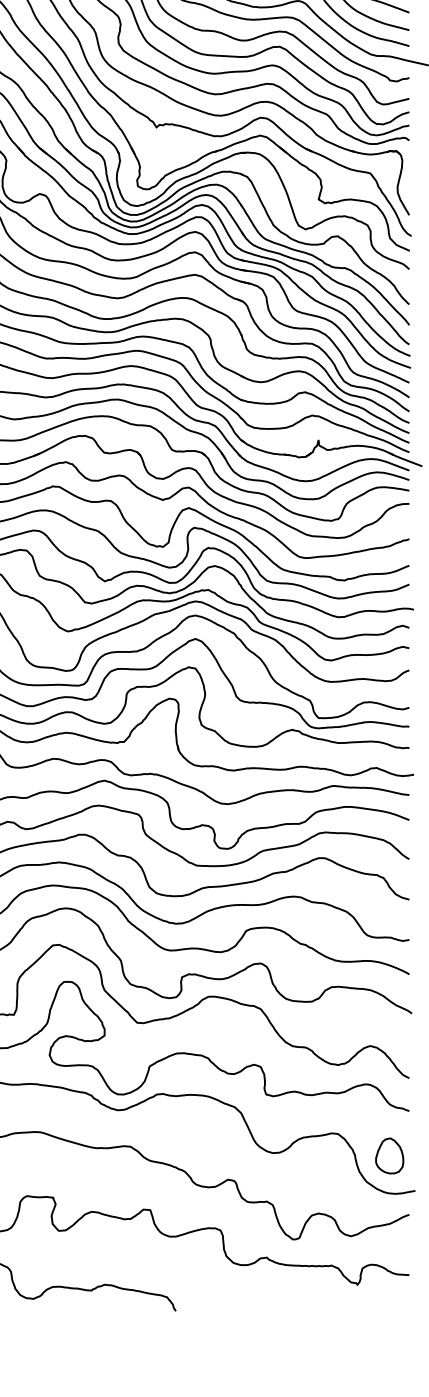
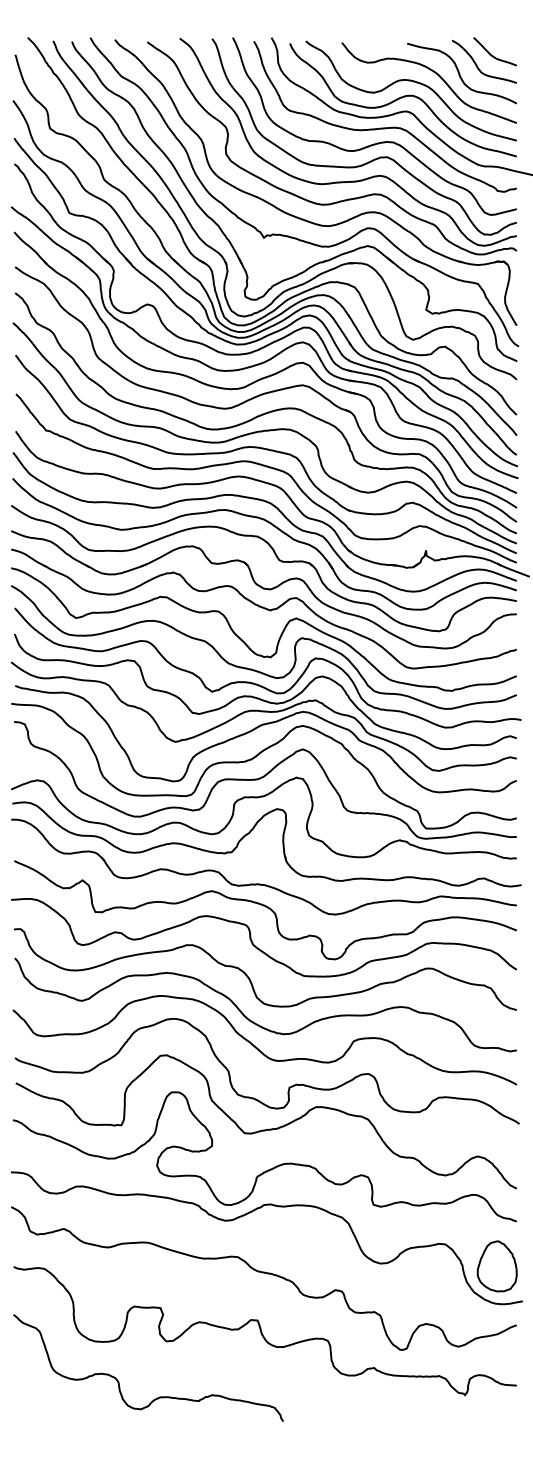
part: (389, 1156) -> (496, 1266), size x1.43

